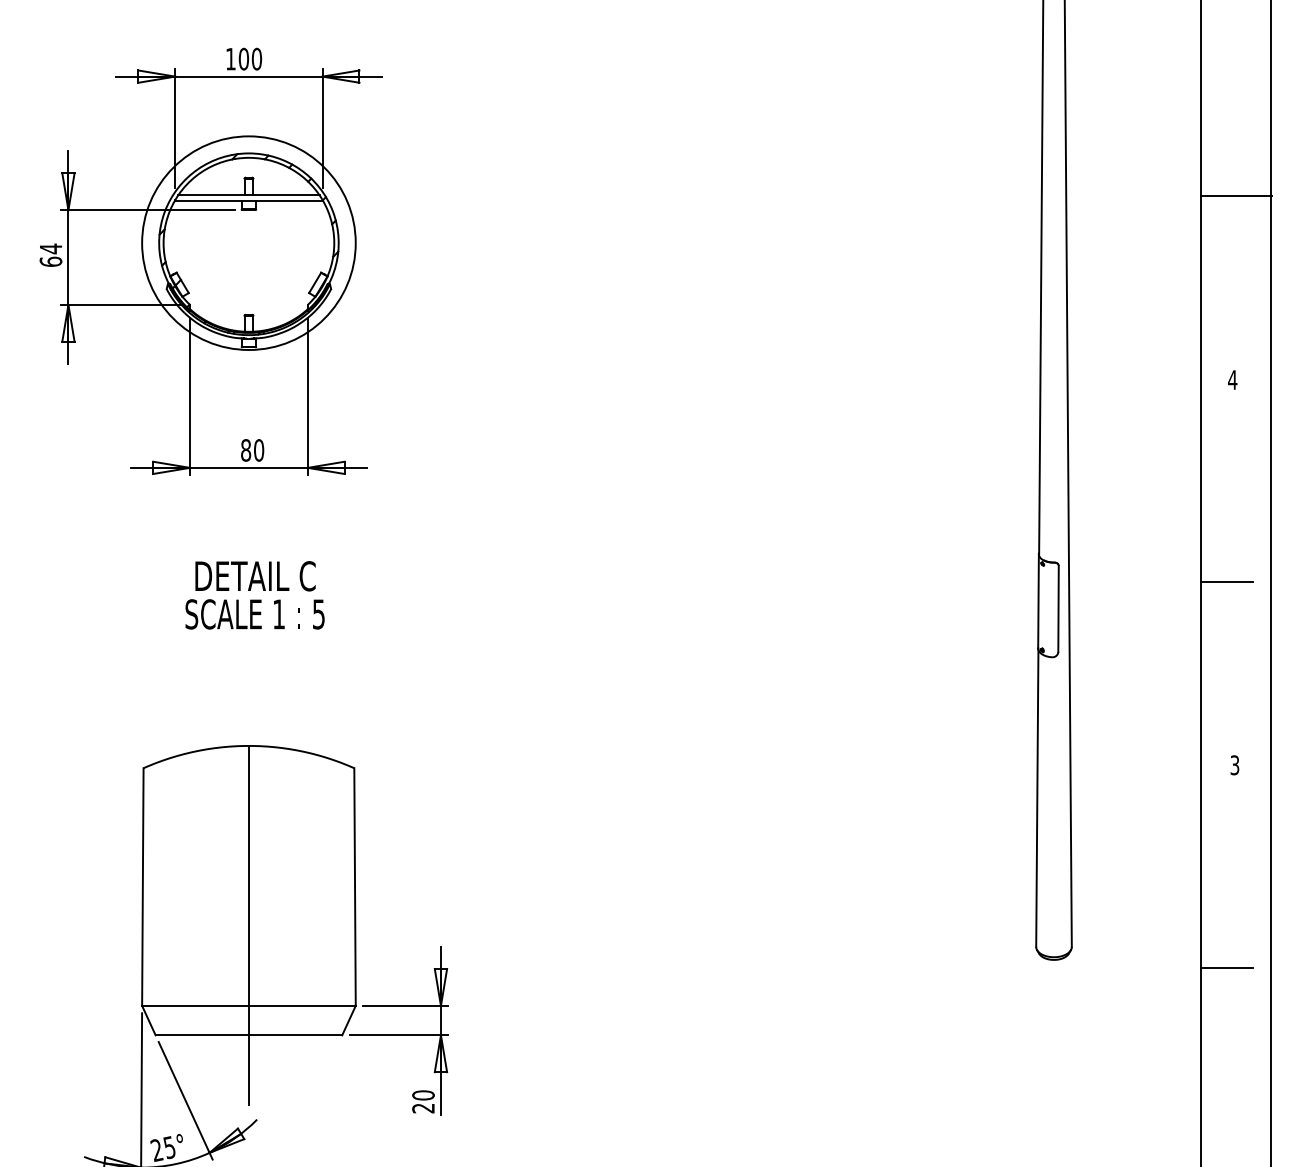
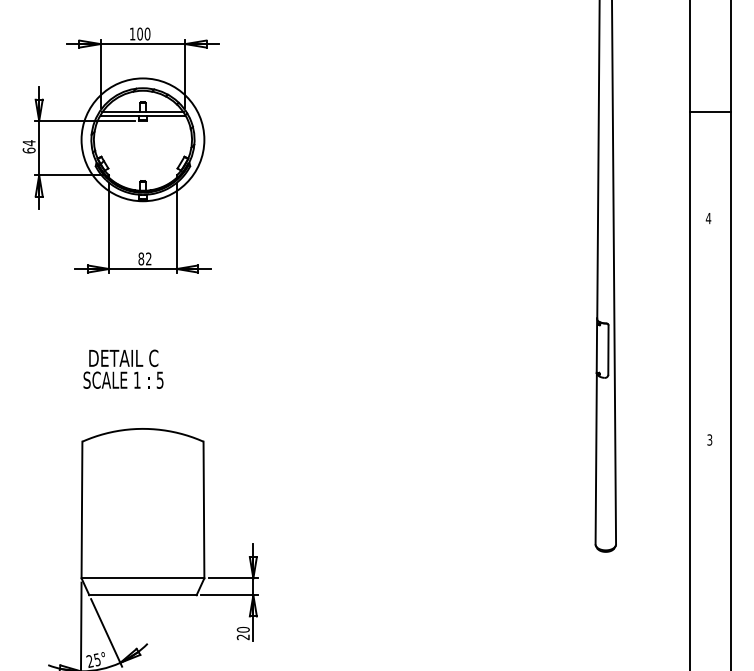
text: (258, 449) -> (148, 258), 80 -> 82
line: (1227, 581) -> (705, 334), removed
text: (255, 593) -> (123, 368), moved
line: (248, 924) -> (142, 531), removed
line: (1227, 967) -> (705, 556), removed

